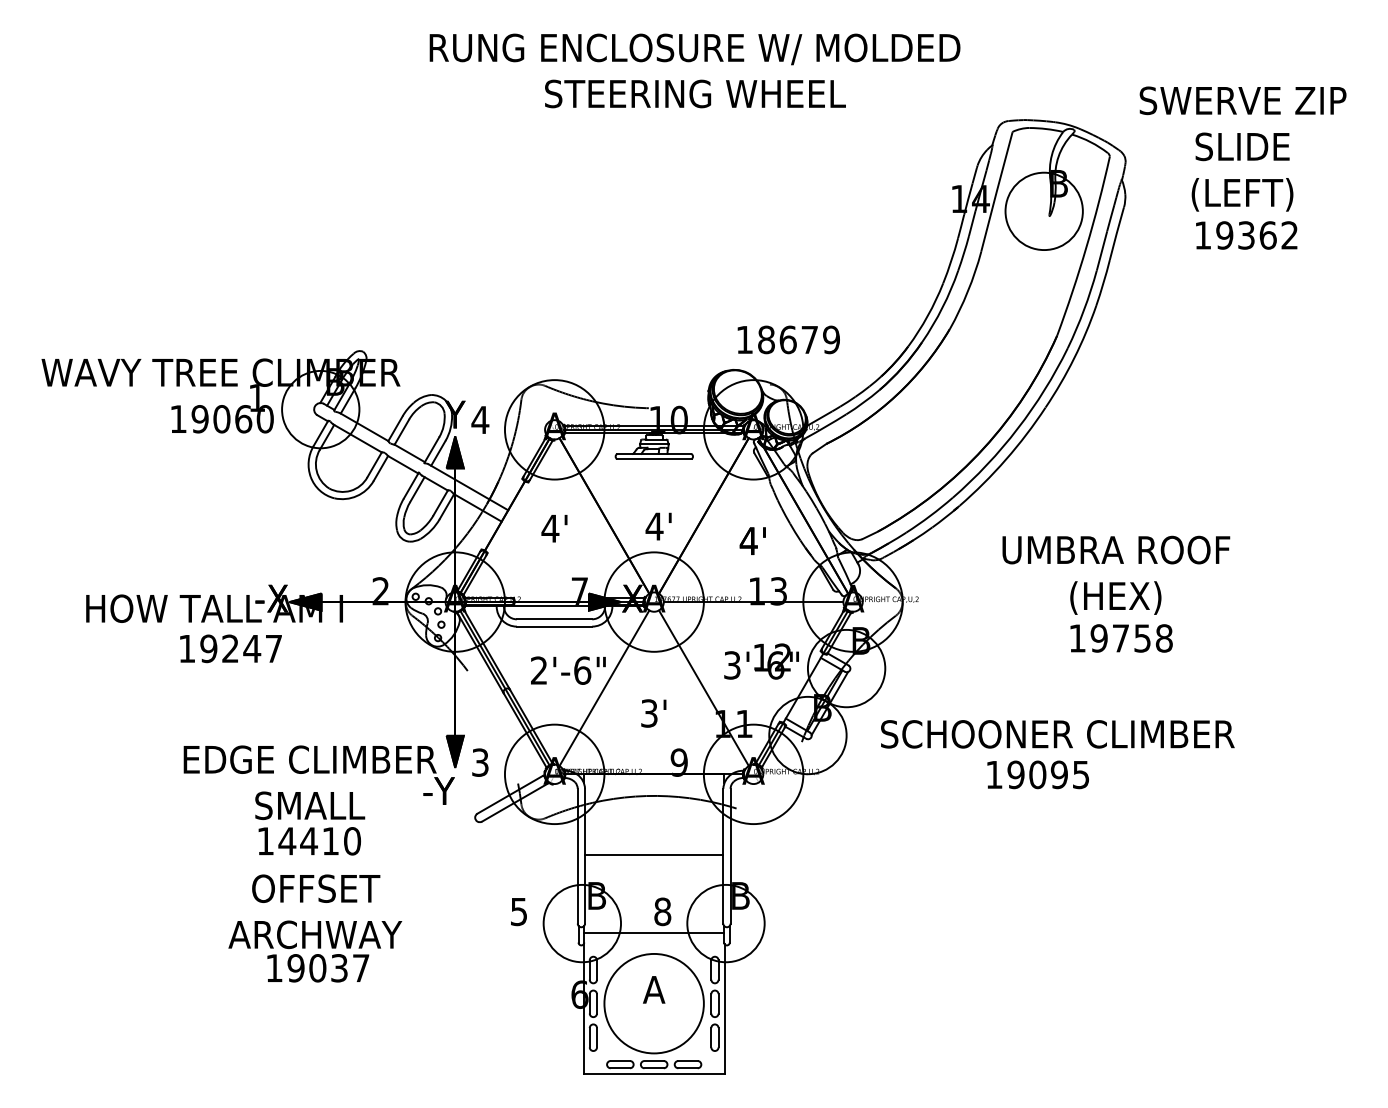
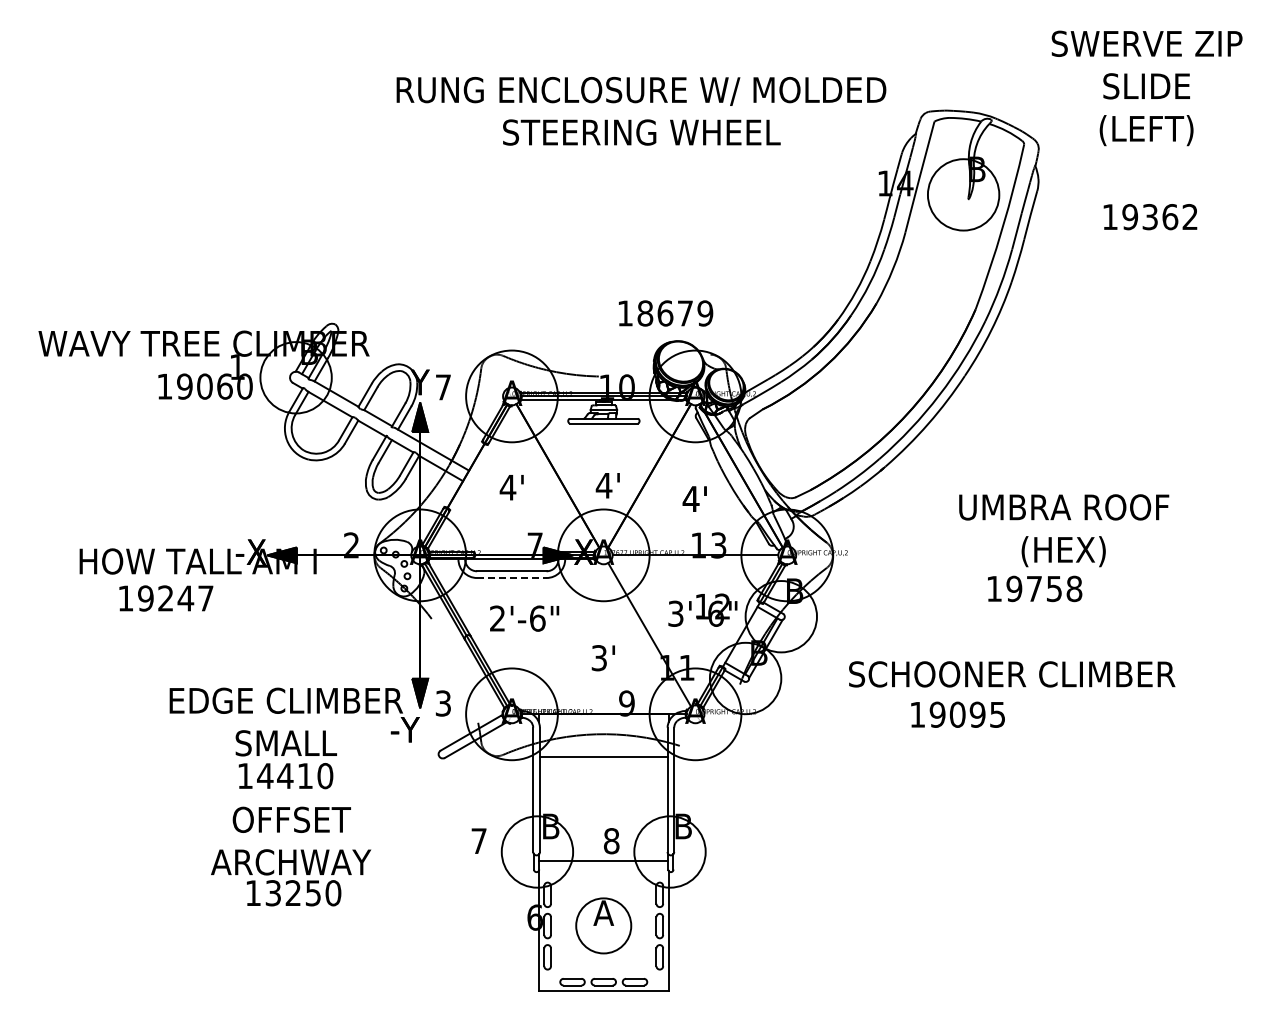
text: (695, 71) -> (641, 111), moved
text: (1242, 149) -> (1146, 88), moved
text: (788, 339) -> (665, 313), moved
text: (480, 420) -> (443, 387), 4 -> 7
text: (1116, 575) -> (1064, 530), moved
line: (554, 627) -> (511, 578), solid -> dashed
text: (231, 648) -> (166, 598), moved
line: (604, 687) -> (557, 634), removed
text: (1058, 734) -> (1012, 674), moved
line: (653, 854) -> (603, 757), moved
text: (518, 912) -> (478, 841), 5 -> 7
text: (328, 968) -> (303, 893), 19037 -> 13250
circle: (653, 1003) -> (603, 925), size x0.6

